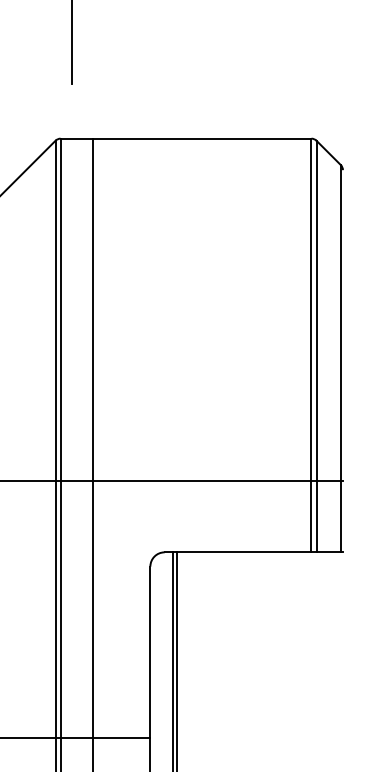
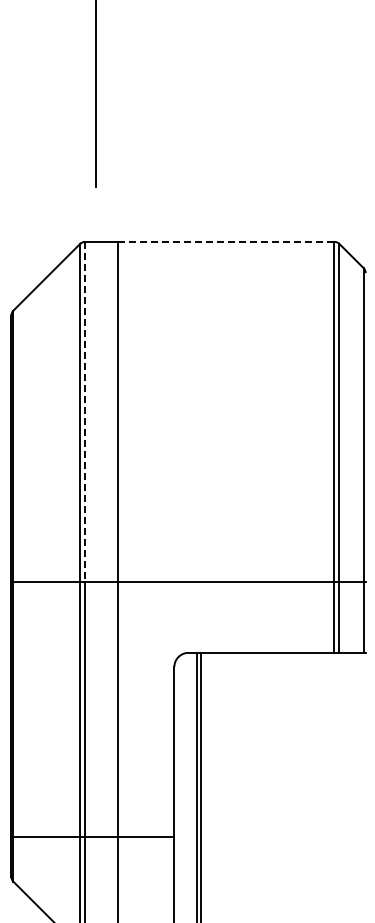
line: (201, 138) -> (225, 241), solid -> dashed
line: (60, 310) -> (85, 412), solid -> dashed

